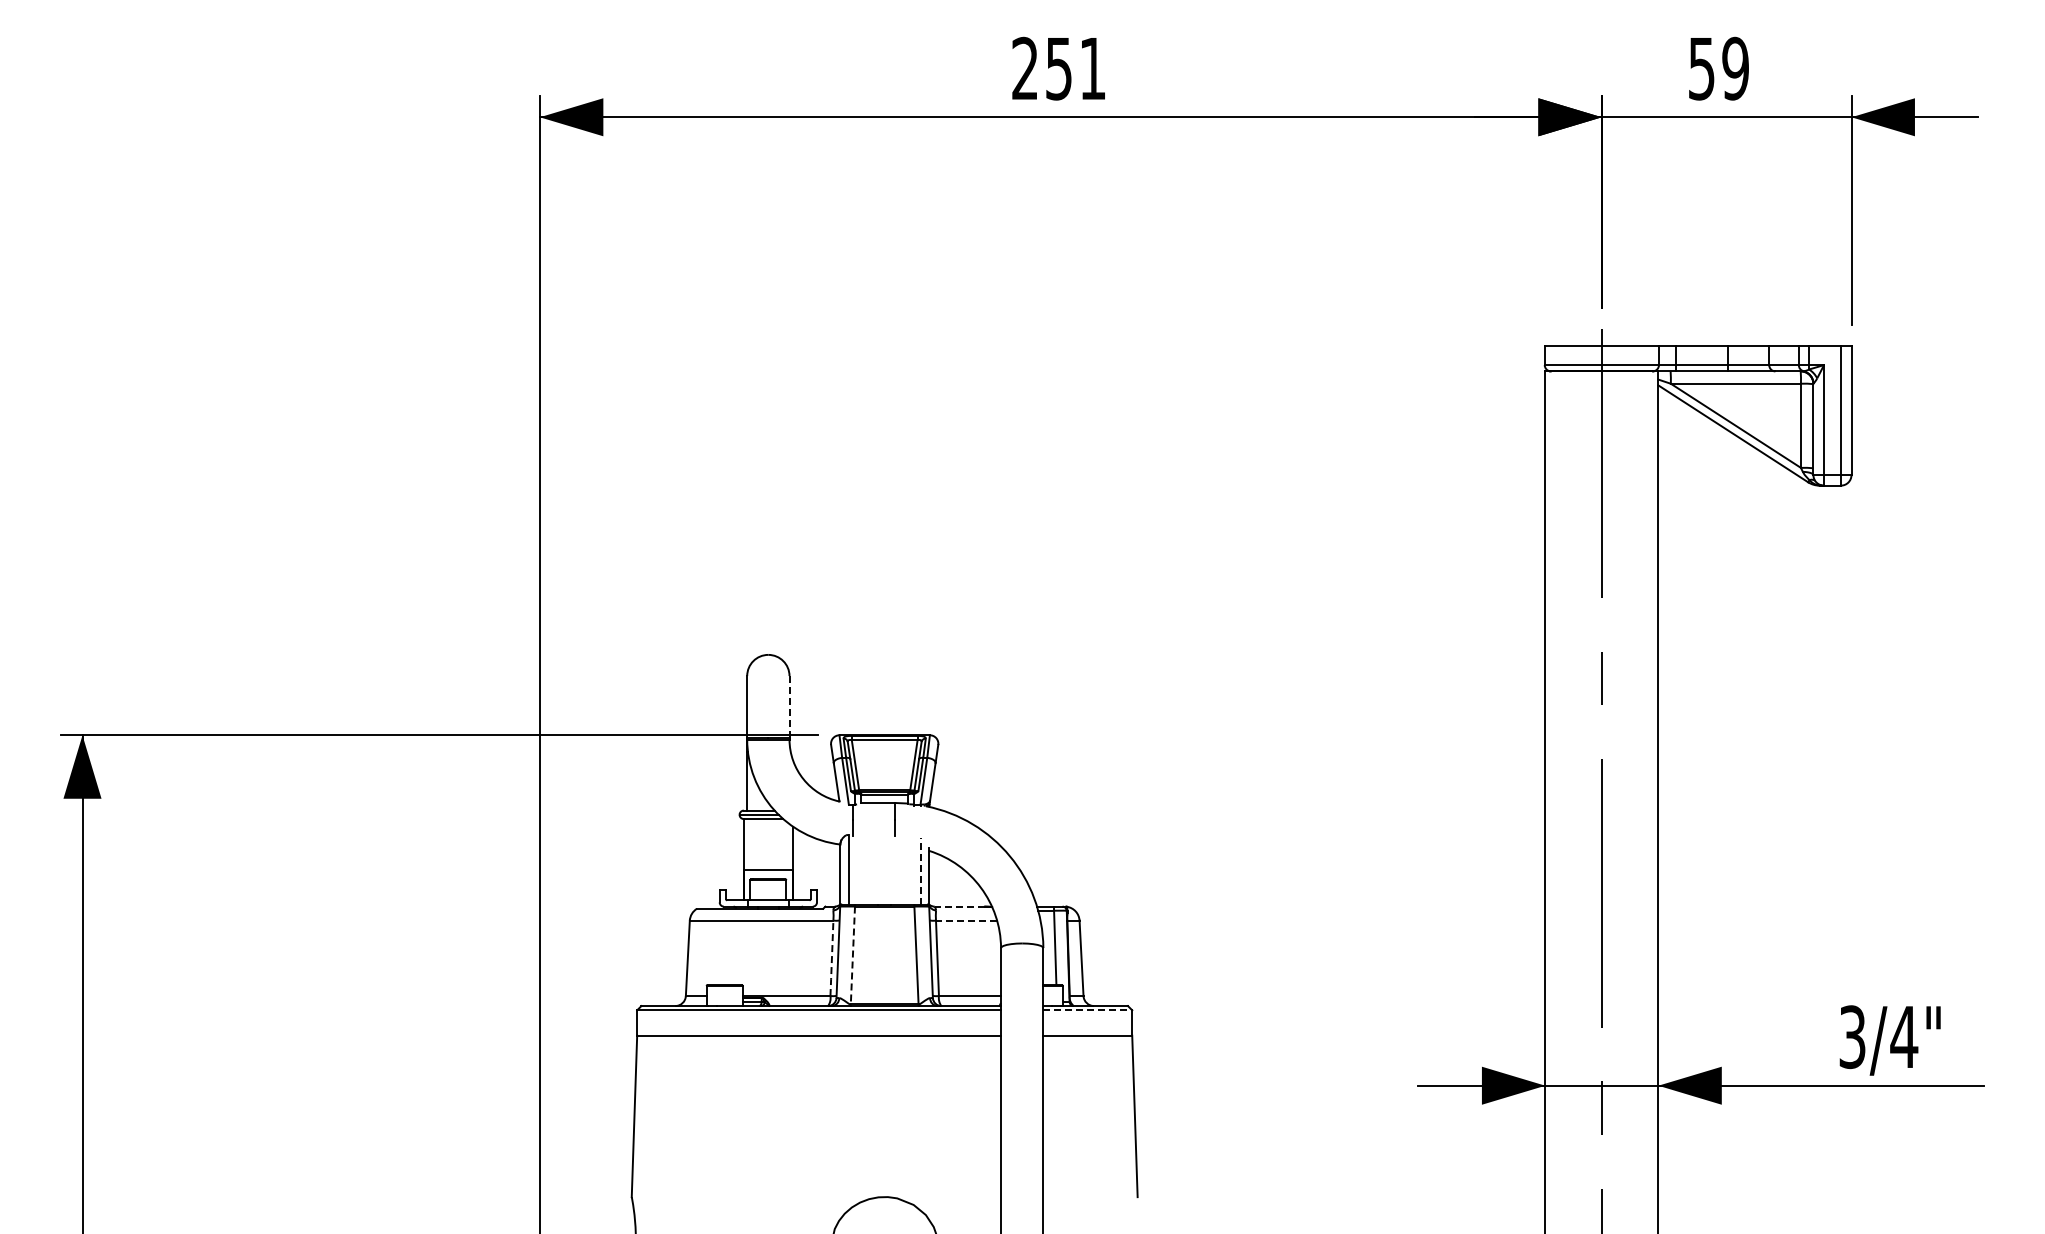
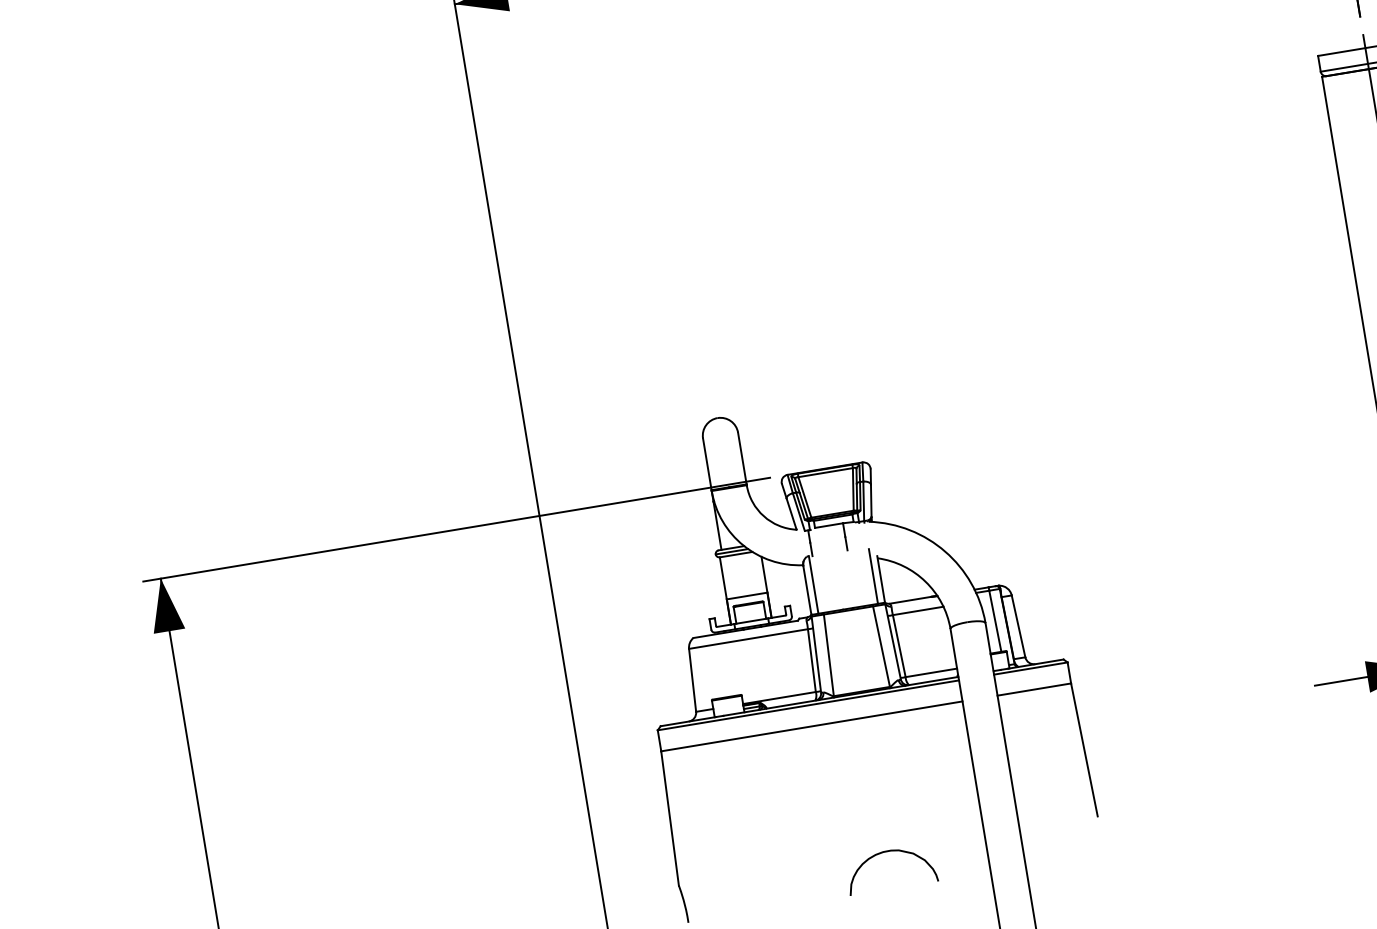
line: (789, 706) -> (742, 457), dashed -> solid
line: (920, 870) -> (873, 575), dashed -> solid
line: (959, 906) -> (910, 600), dashed -> solid
line: (966, 920) -> (918, 610), dashed -> solid
line: (852, 955) -> (828, 655), dashed -> solid
line: (831, 958) -> (811, 660), dashed -> solid
line: (1088, 1010) -> (1031, 668), dashed -> solid

